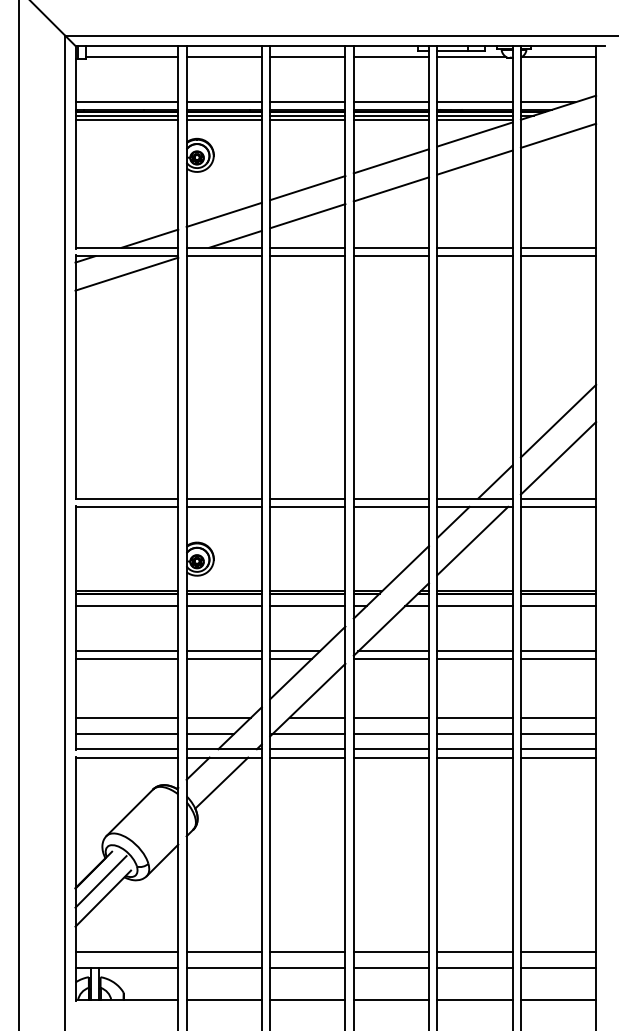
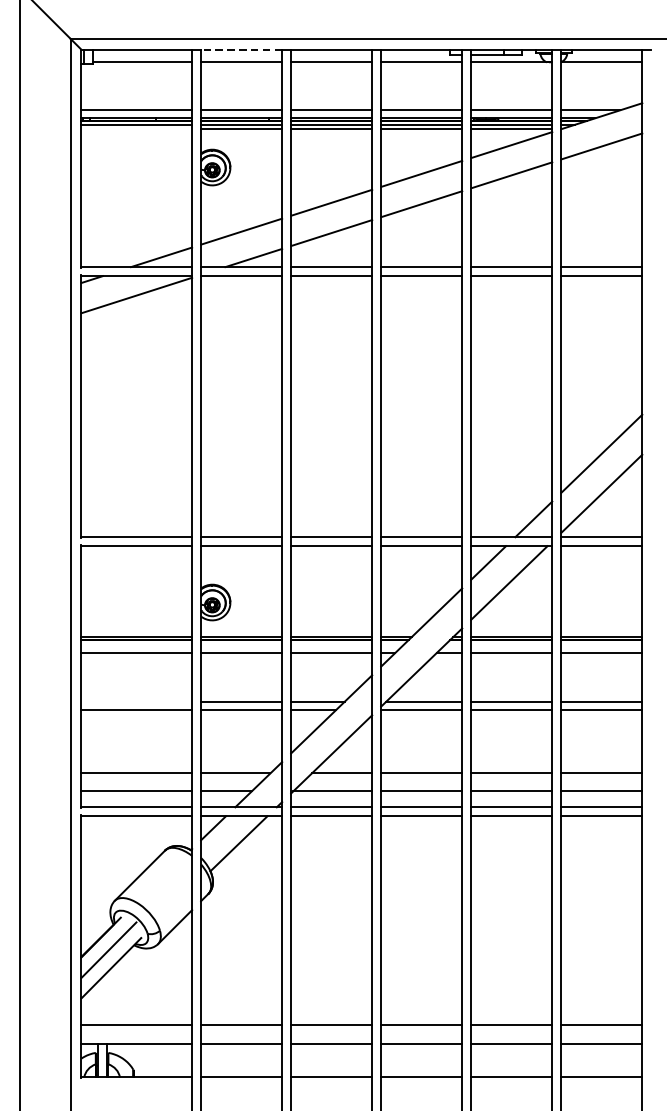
line: (224, 45) -> (241, 49), solid -> dashed
line: (126, 119) -> (136, 128), removed
line: (126, 651) -> (136, 702), removed

